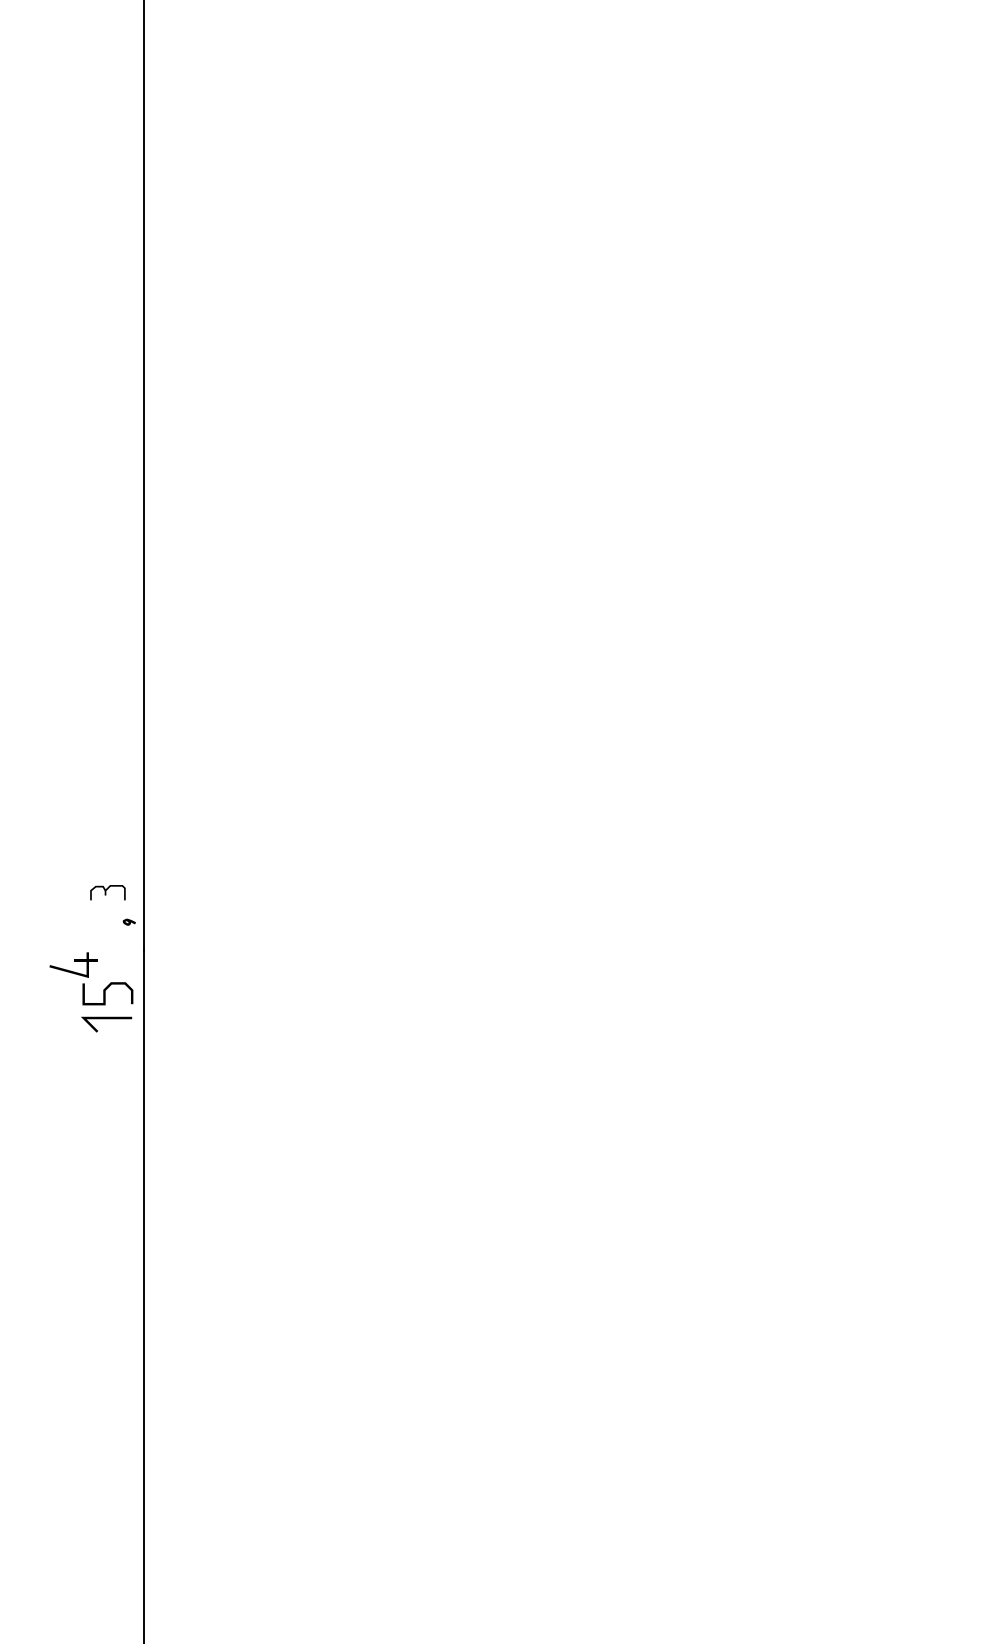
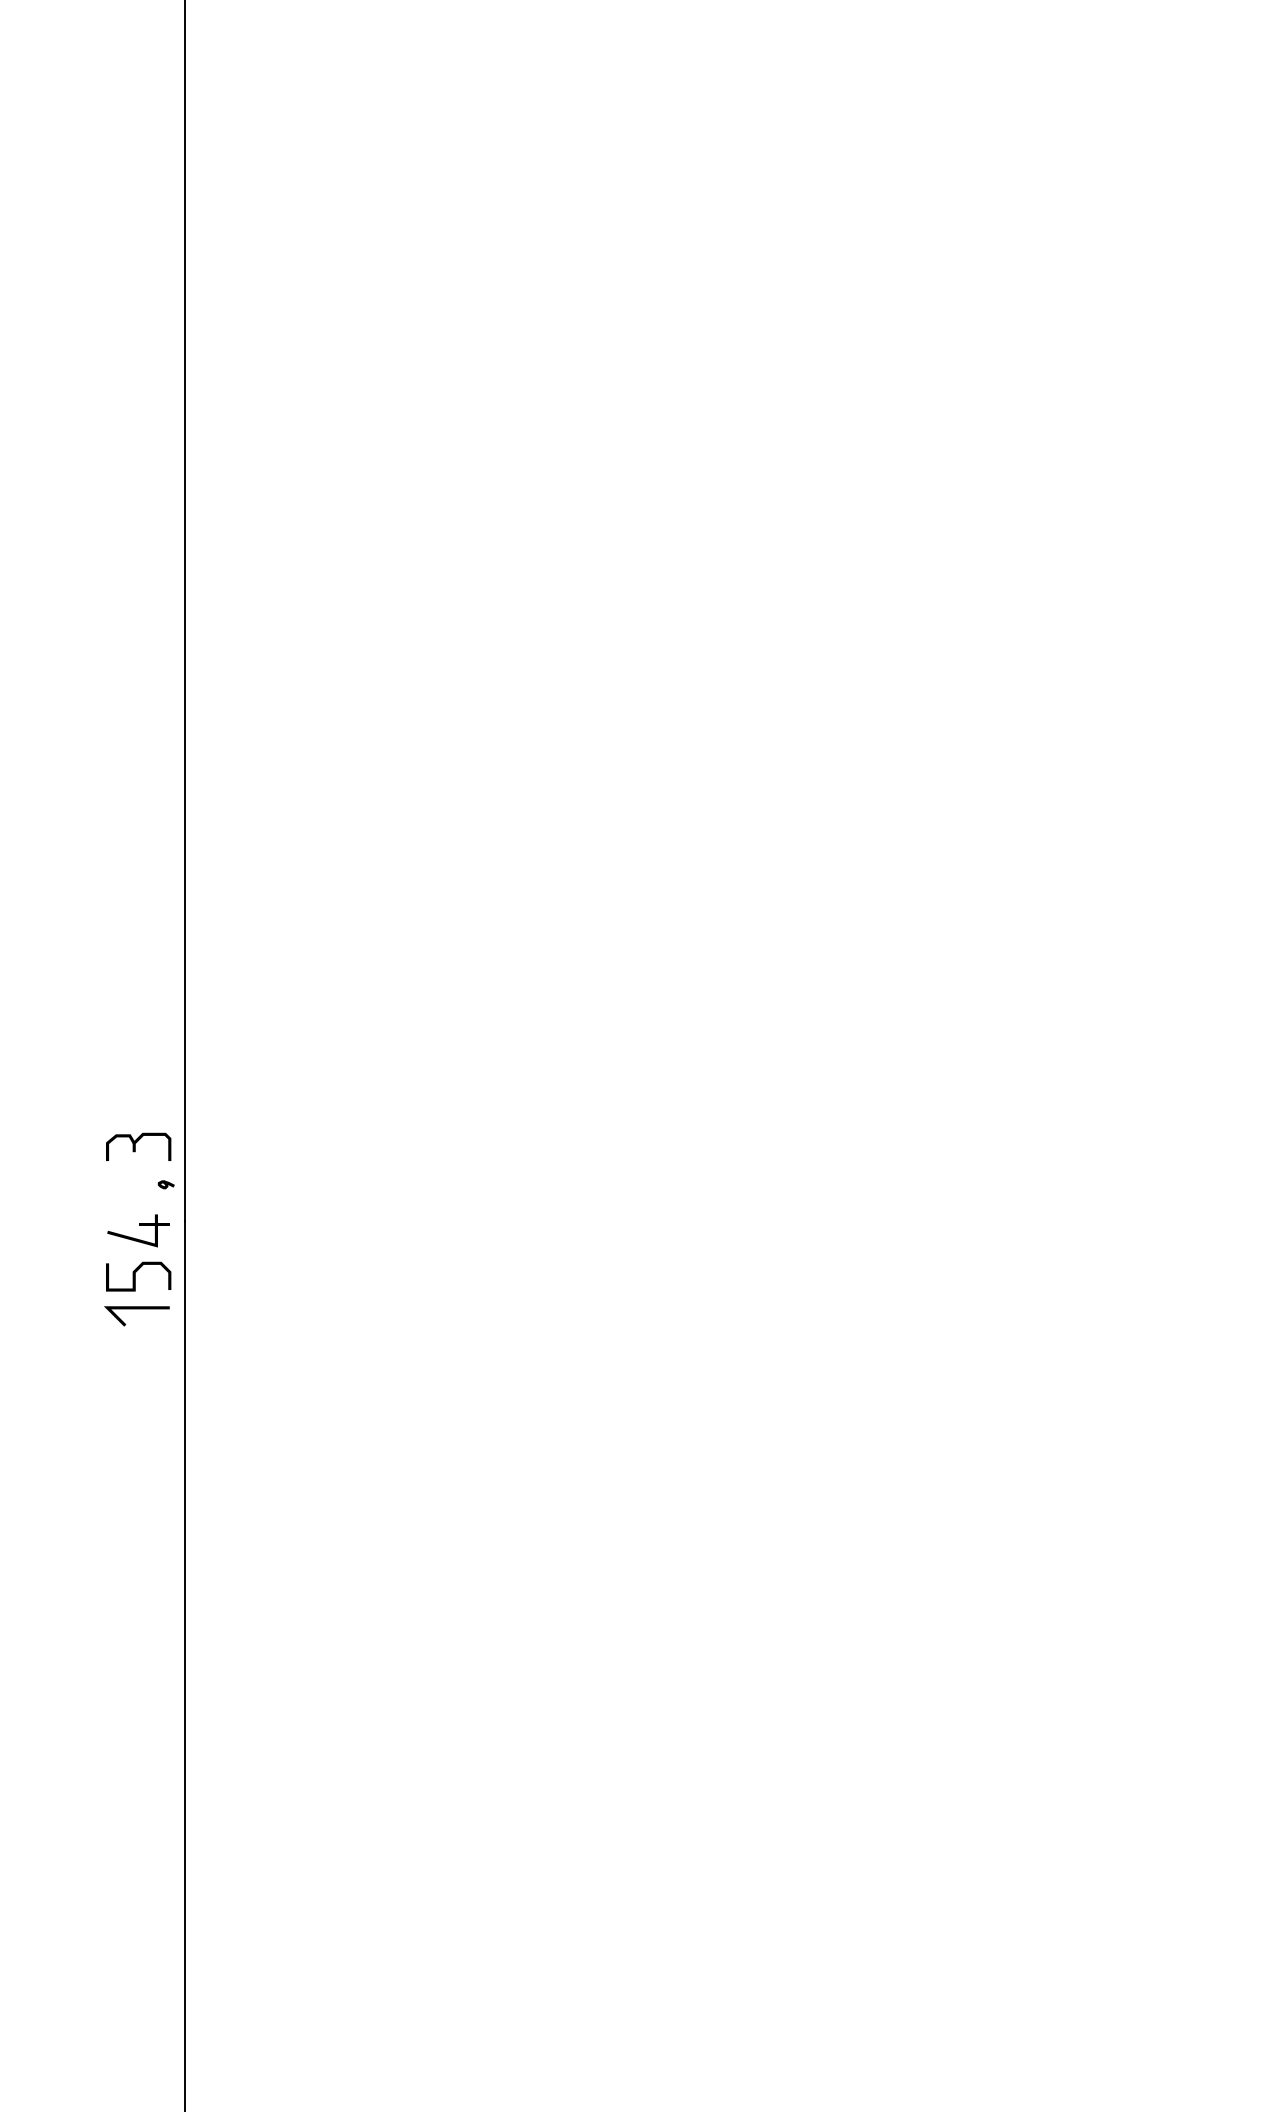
part: (107, 892) -> (138, 1146), size x1.43
part: (73, 964) -> (138, 1230), moved

